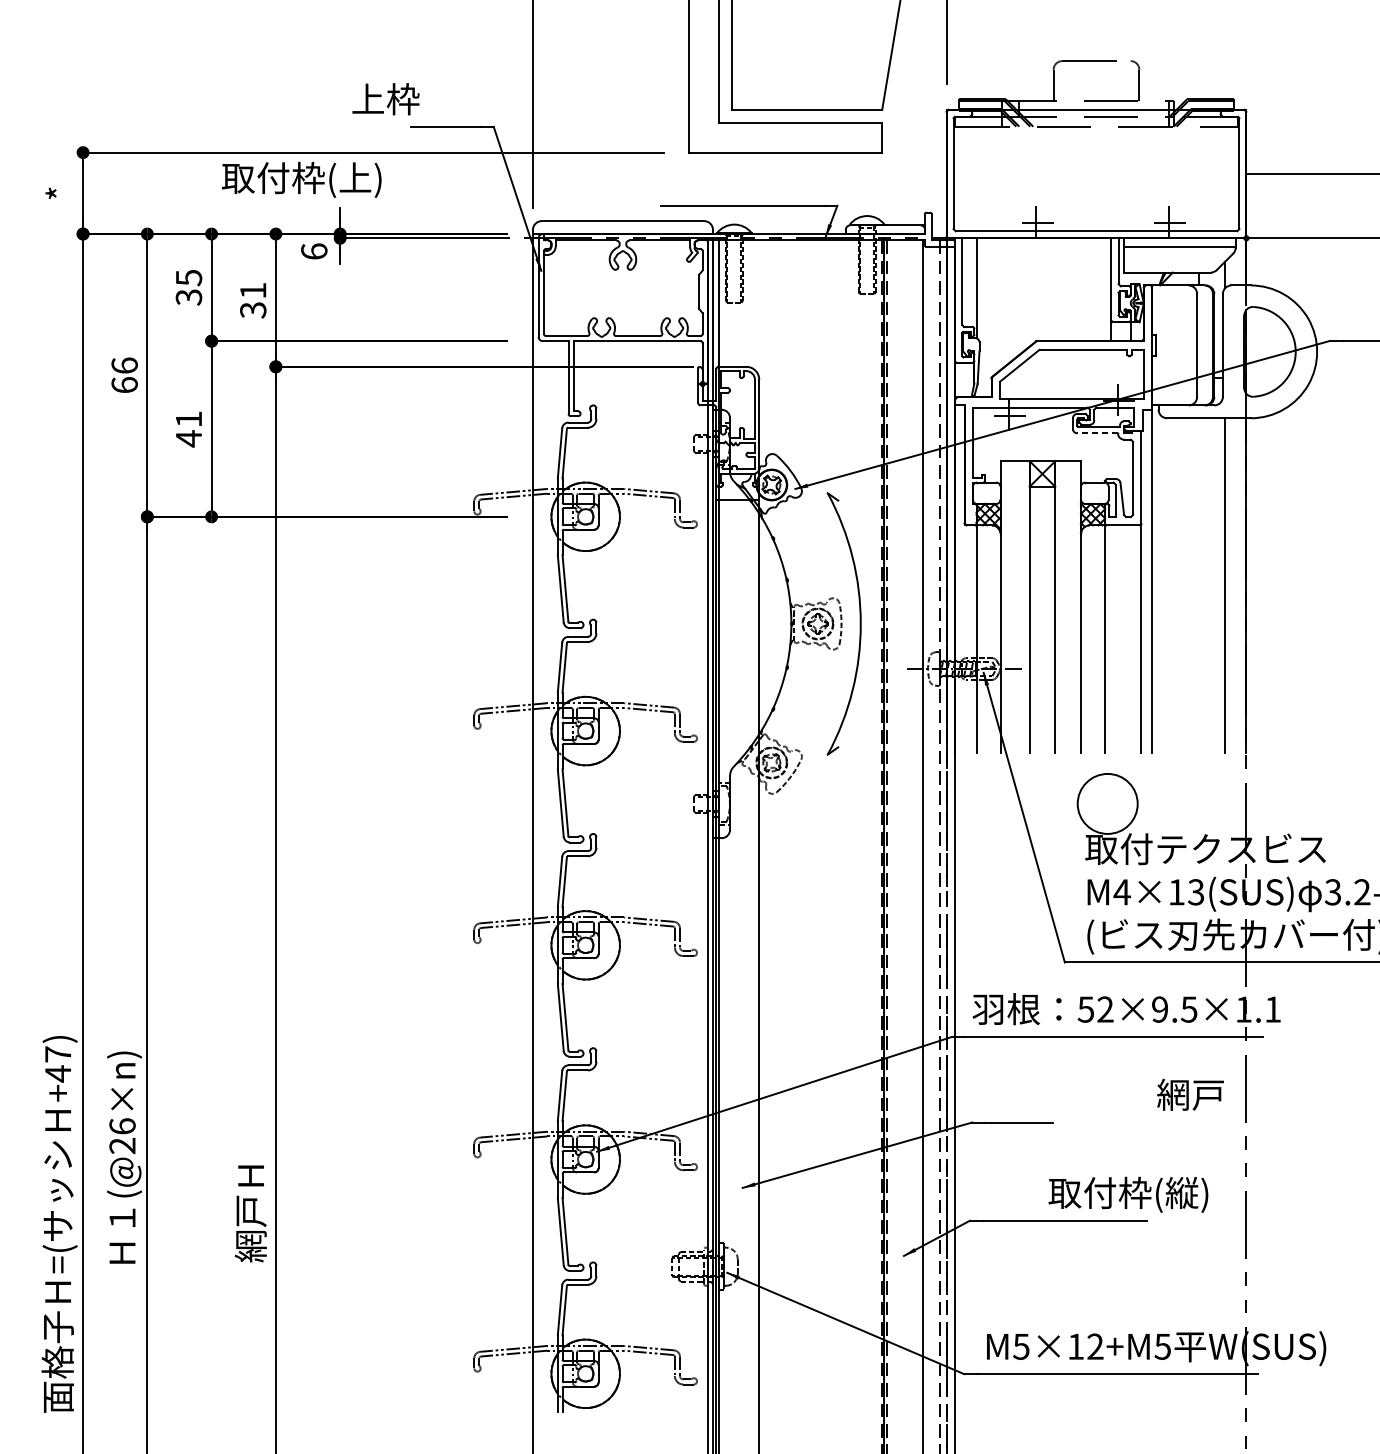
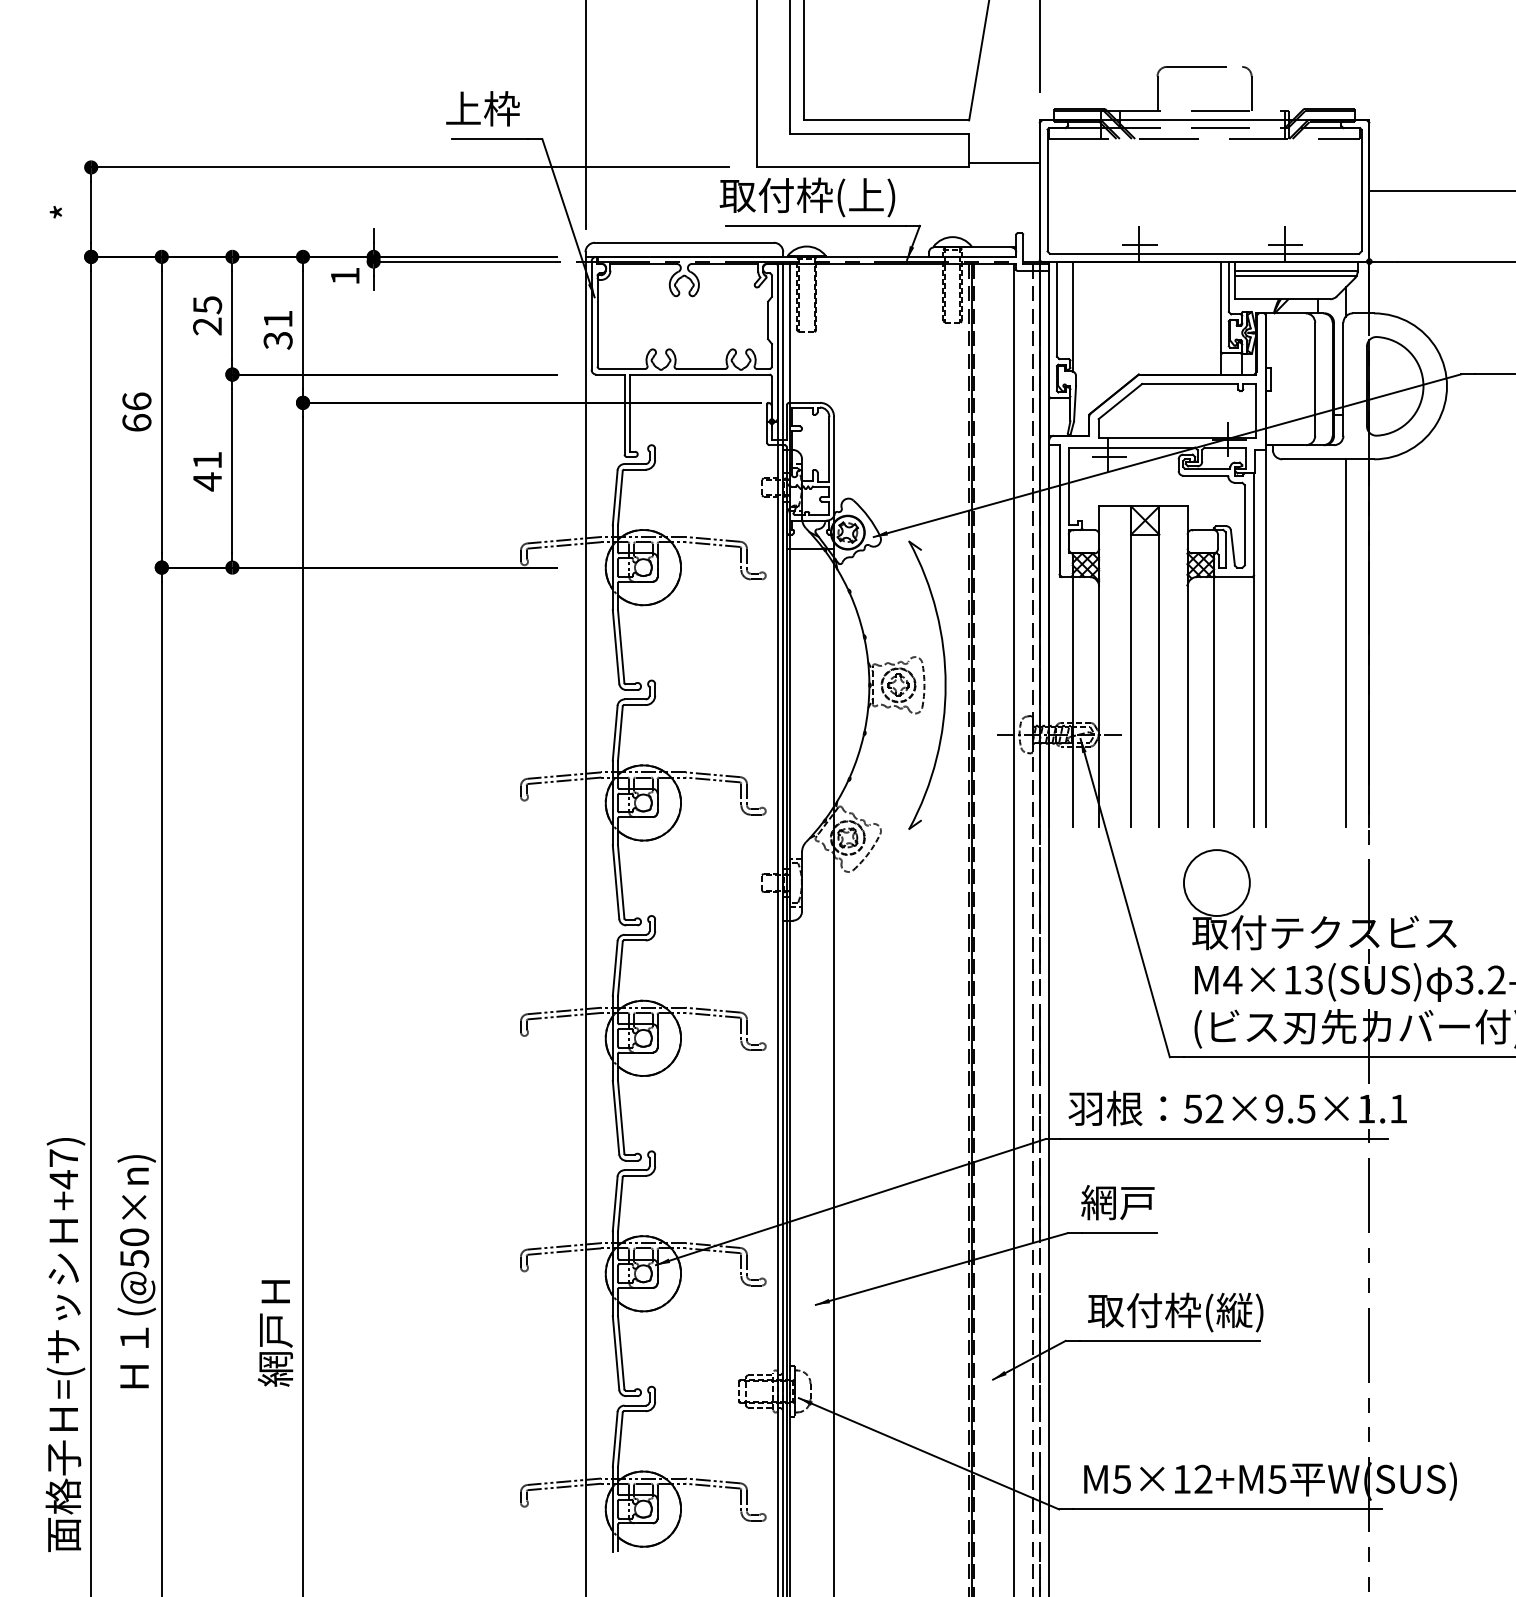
text: (385, 98) -> (482, 108), moved
line: (914, 148) -> (1004, 162), added
text: (301, 179) -> (807, 197), moved
text: (313, 250) -> (344, 275), 6 -> 1
line: (1179, 250) -> (1295, 275), added
text: (188, 297) -> (207, 326), 35 -> 25
line: (1097, 433) -> (1205, 475), dashed -> solid
text: (1190, 1094) -> (1117, 1202), moved
text: (122, 1136) -> (134, 1248), (@26×n) -> (@50×n)
text: (1128, 1194) -> (1175, 1312), moved

